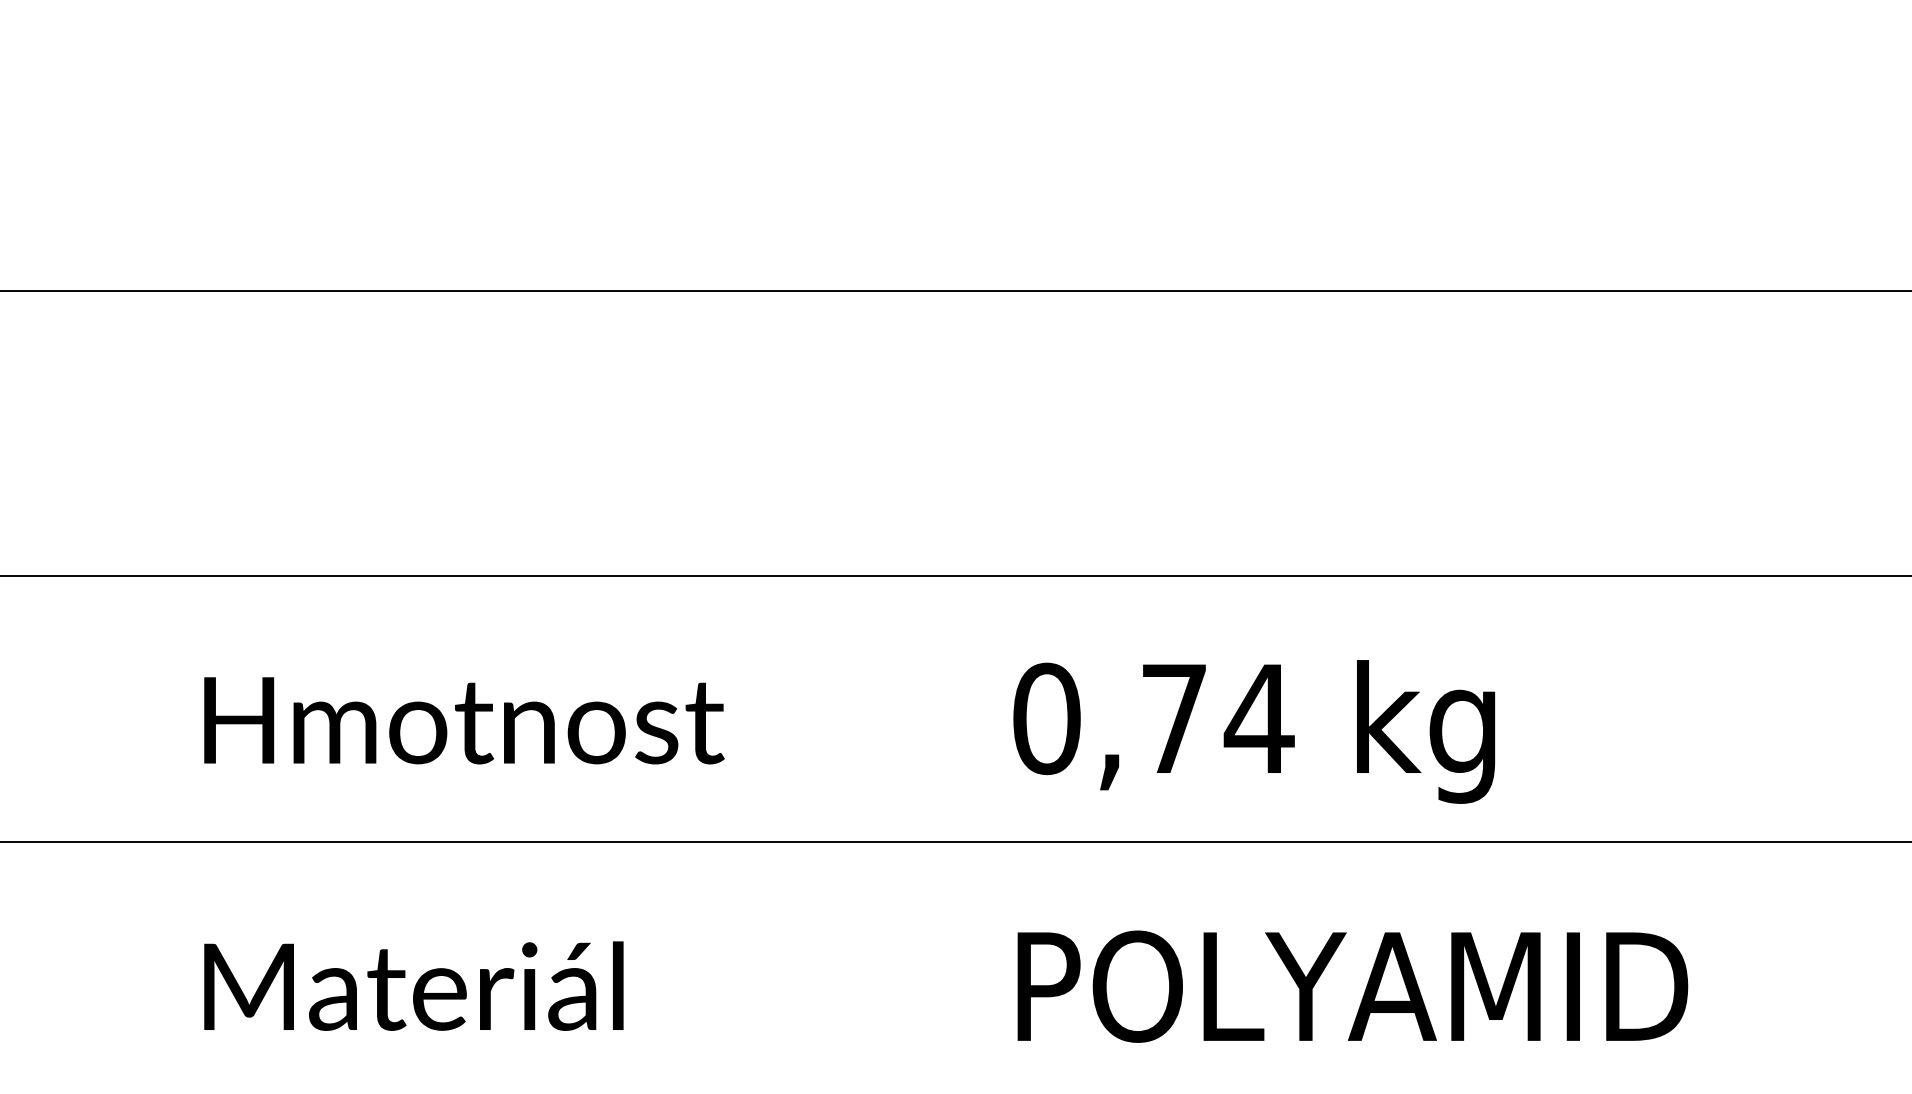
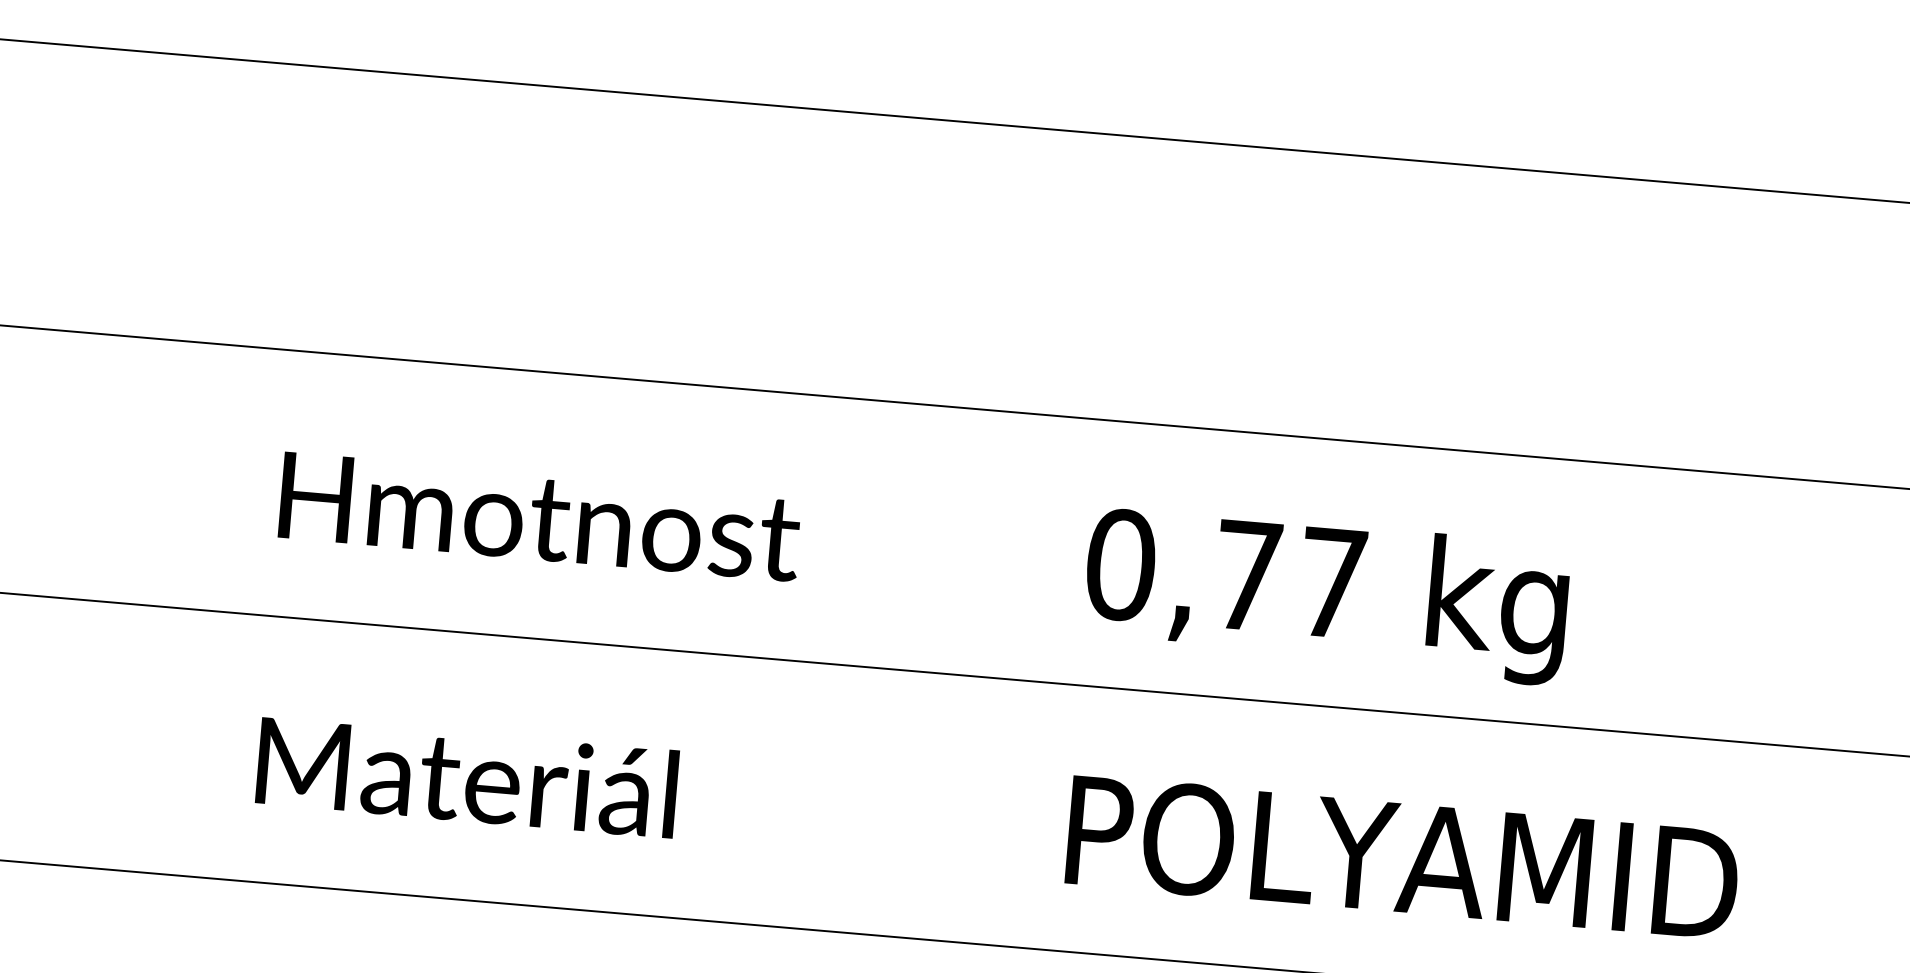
text: (1258, 718) -> (1331, 582), 0,74 -> 0,77

